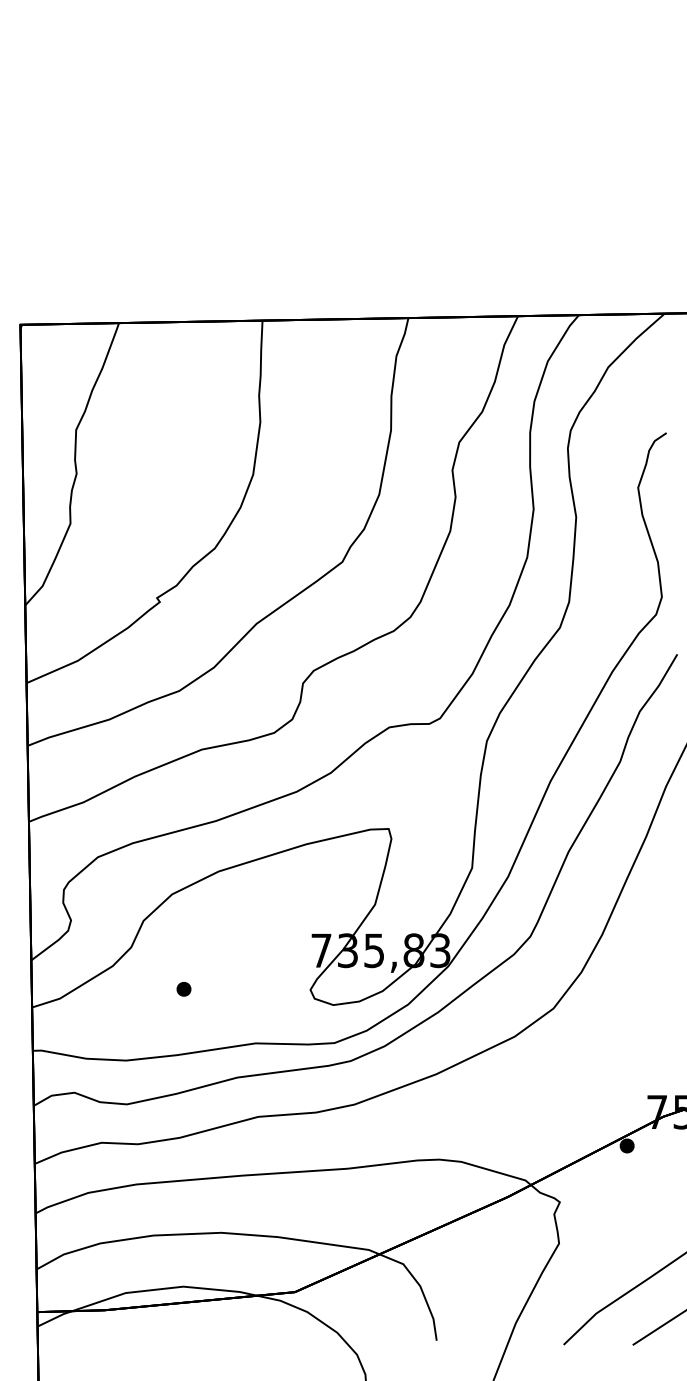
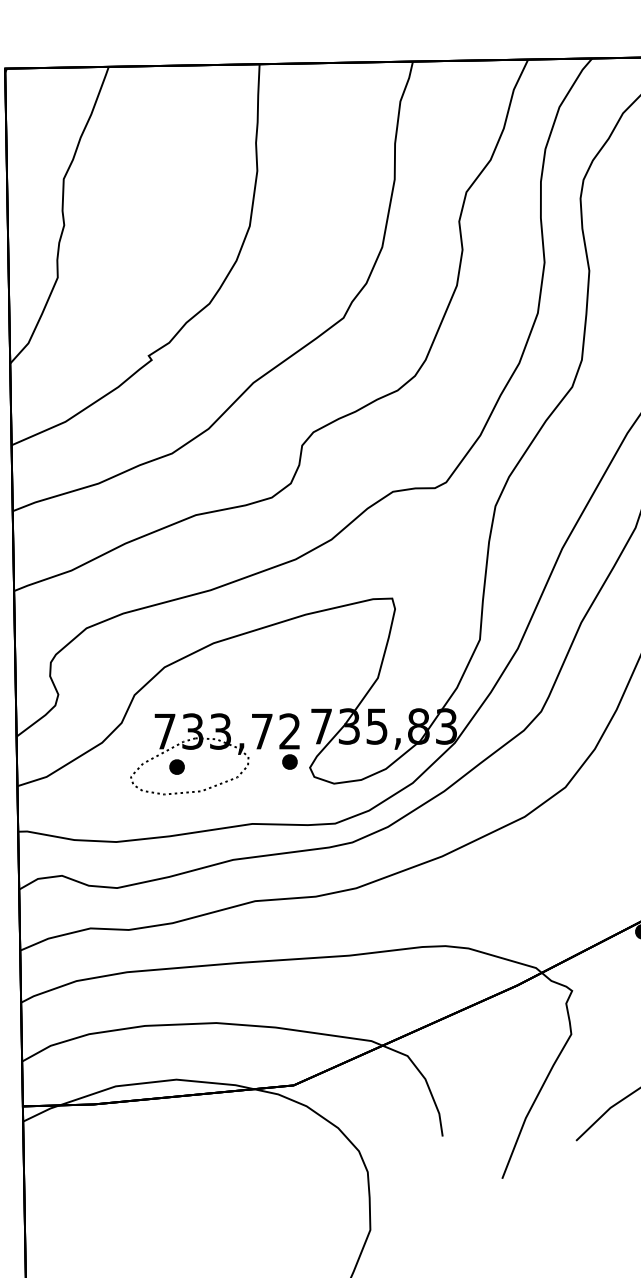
part: (219, 977) -> (214, 754), added

